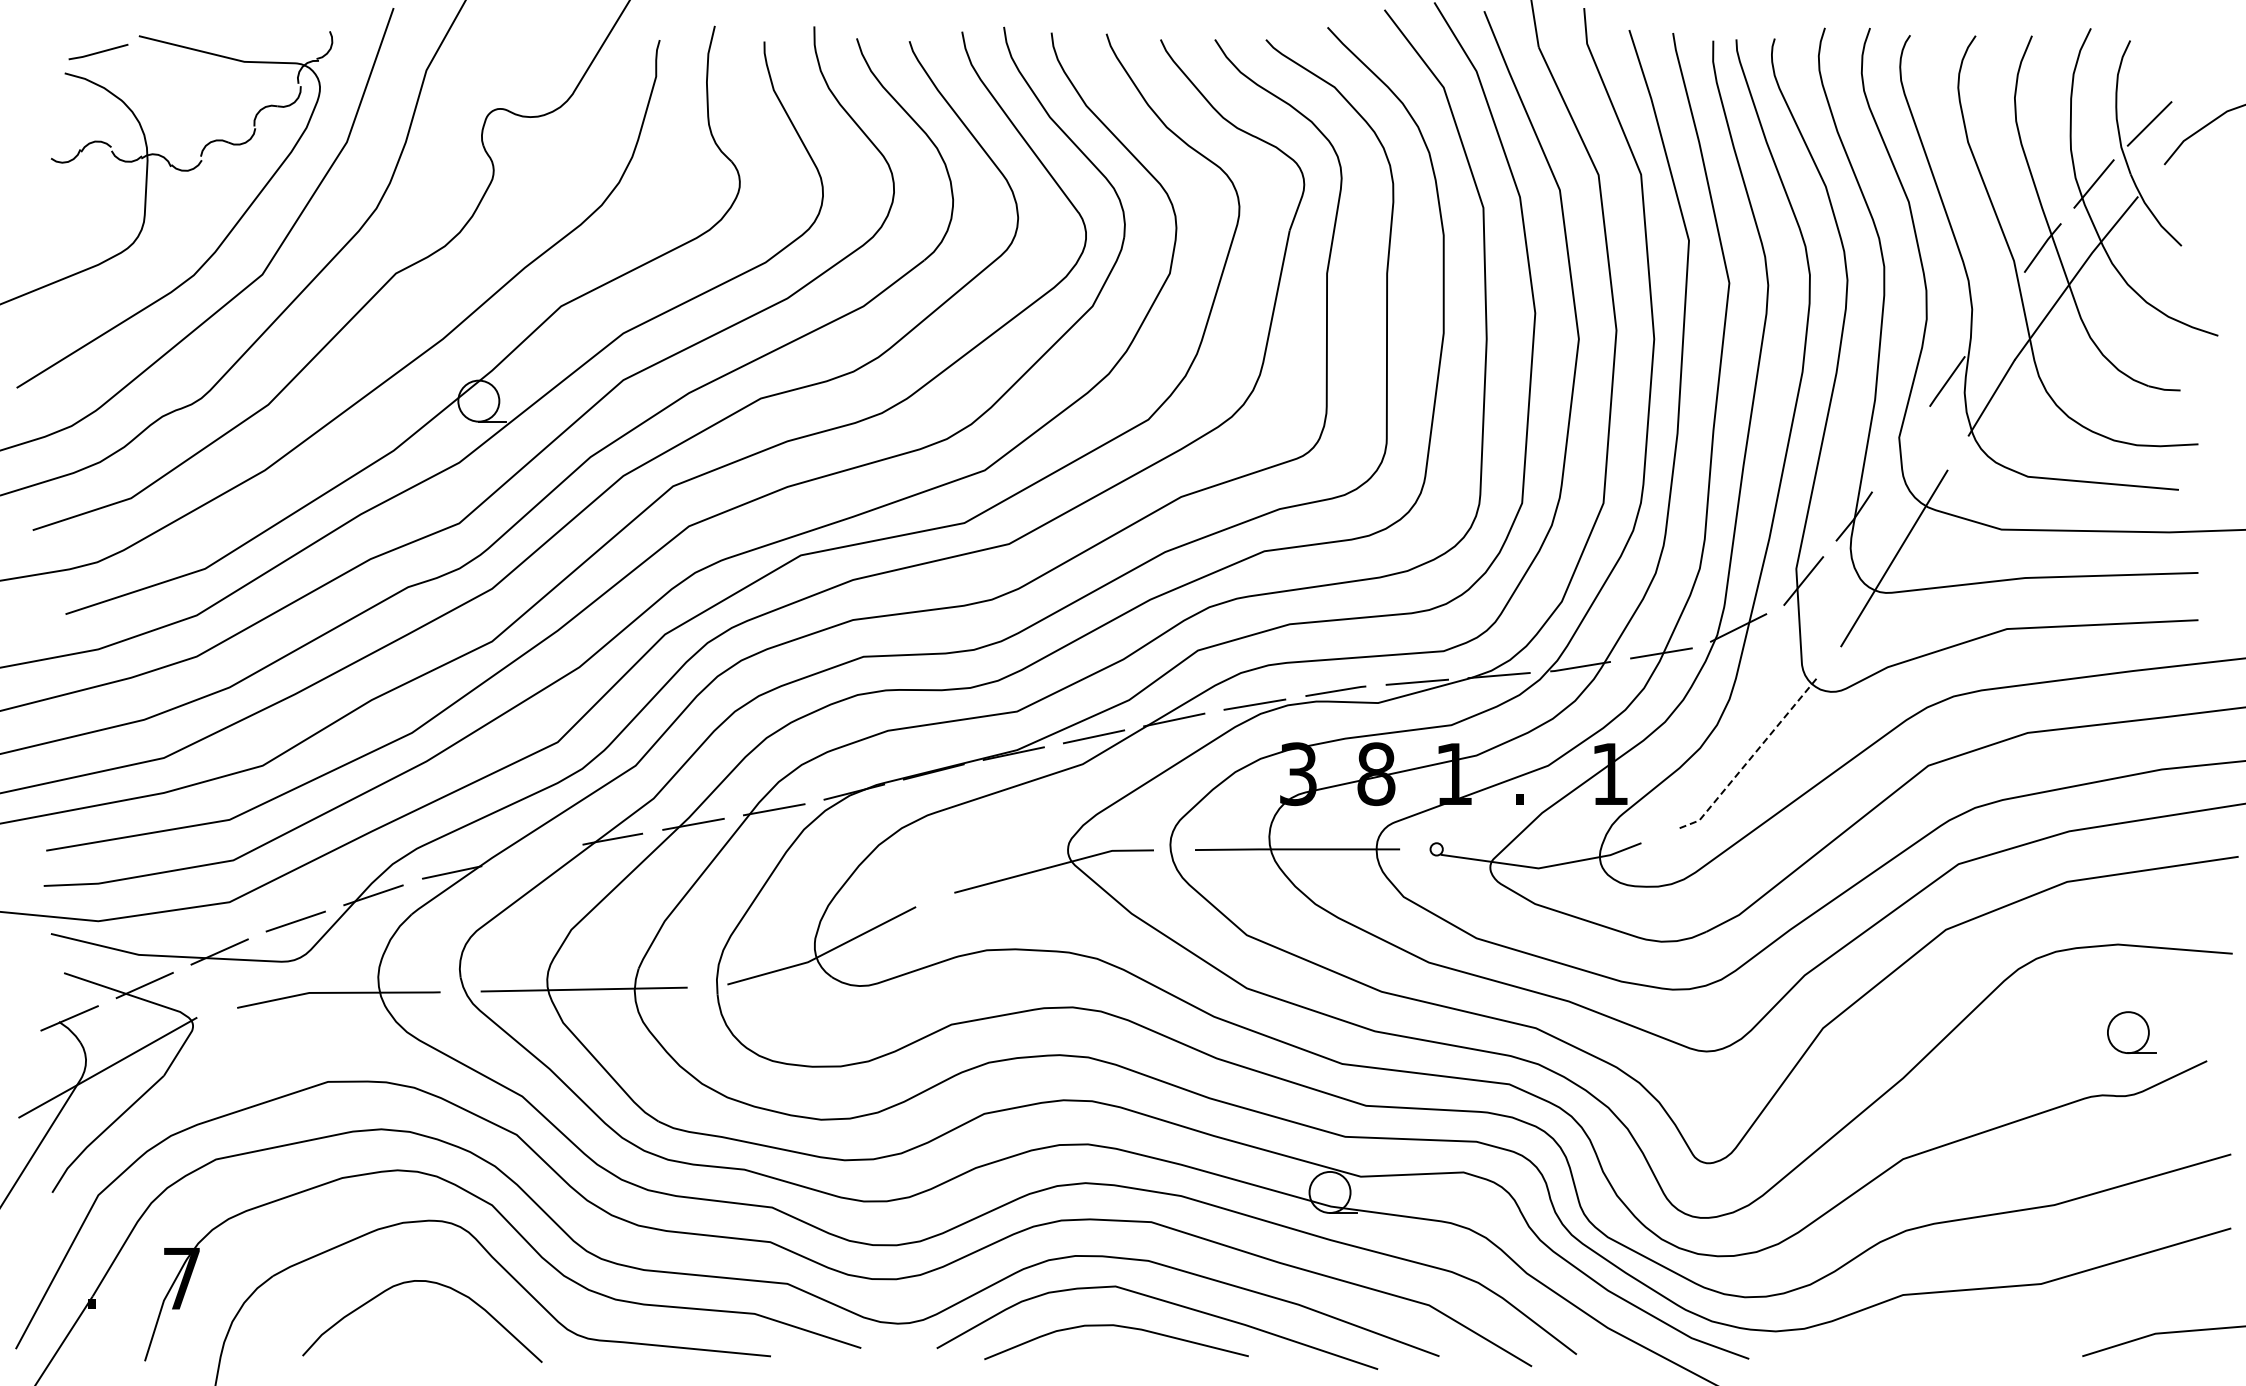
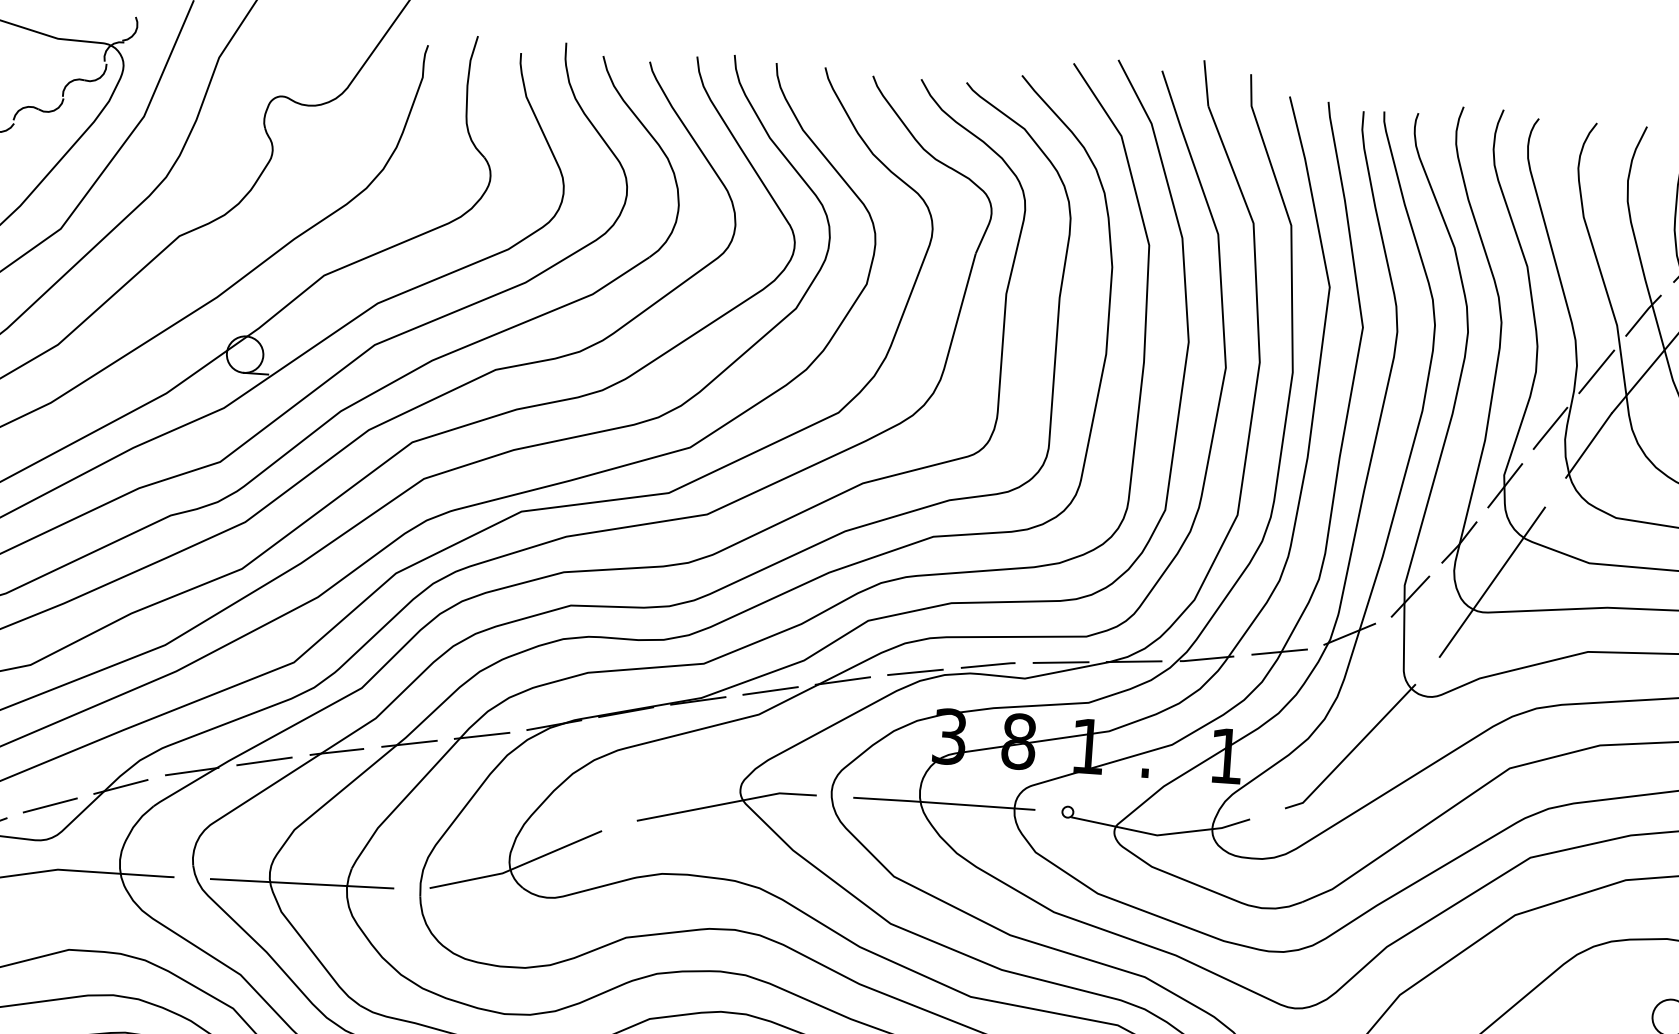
line: (1994, 314) -> (1596, 371), added
line: (1900, 448) -> (1504, 484), added
line: (1750, 758) -> (1352, 750), dashed -> solid
line: (532, 855) -> (264, 761), added

